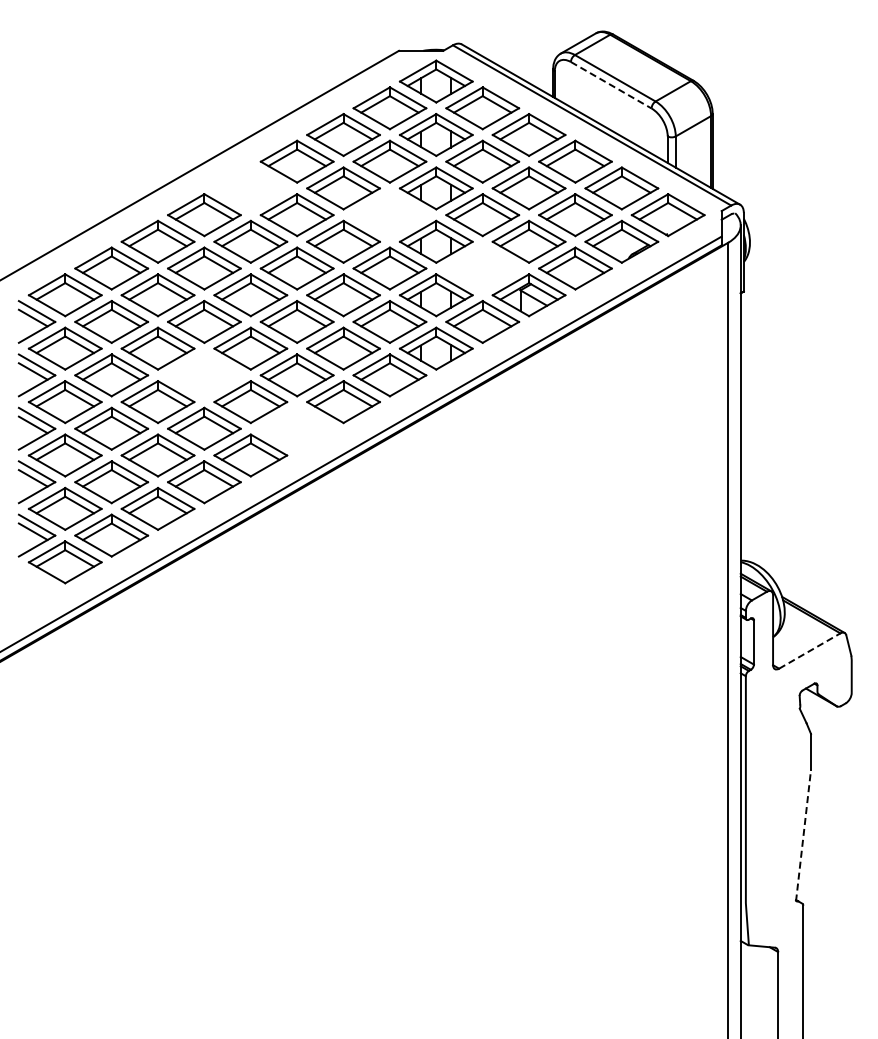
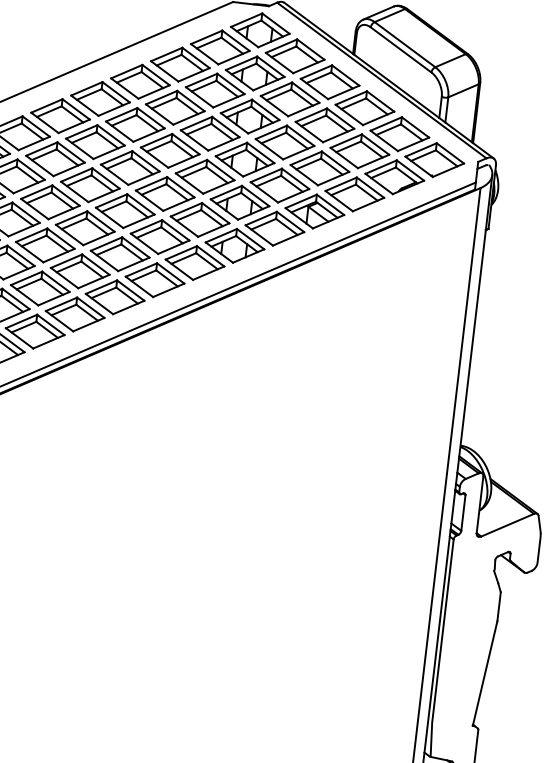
line: (611, 85) -> (401, 50), dashed -> solid
part: (250, 188) -> (100, 99), added
part: (389, 215) -> (209, 133), added
part: (482, 268) -> (279, 185), added
part: (204, 375) -> (45, 245), added
part: (296, 428) -> (114, 297), added
line: (810, 650) -> (508, 524), dashed -> solid
line: (803, 835) -> (485, 673), dashed -> solid

